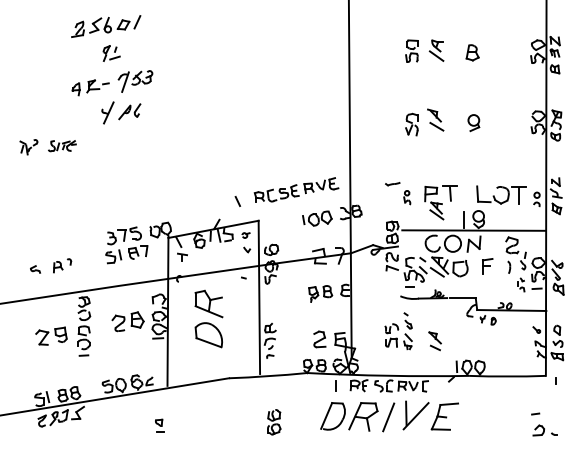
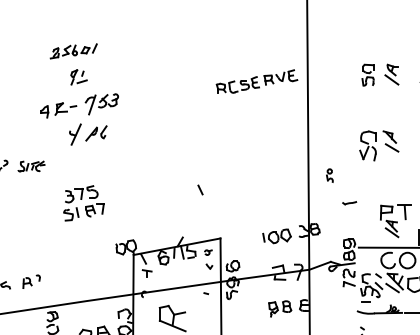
part: (106, 26) -> (74, 51), size x0.7
part: (411, 124) -> (367, 145), size x1.4
part: (296, 189) -> (256, 81), moved
part: (407, 197) -> (330, 175), moved
line: (237, 201) -> (200, 190), moved
part: (126, 245) -> (83, 203), moved

